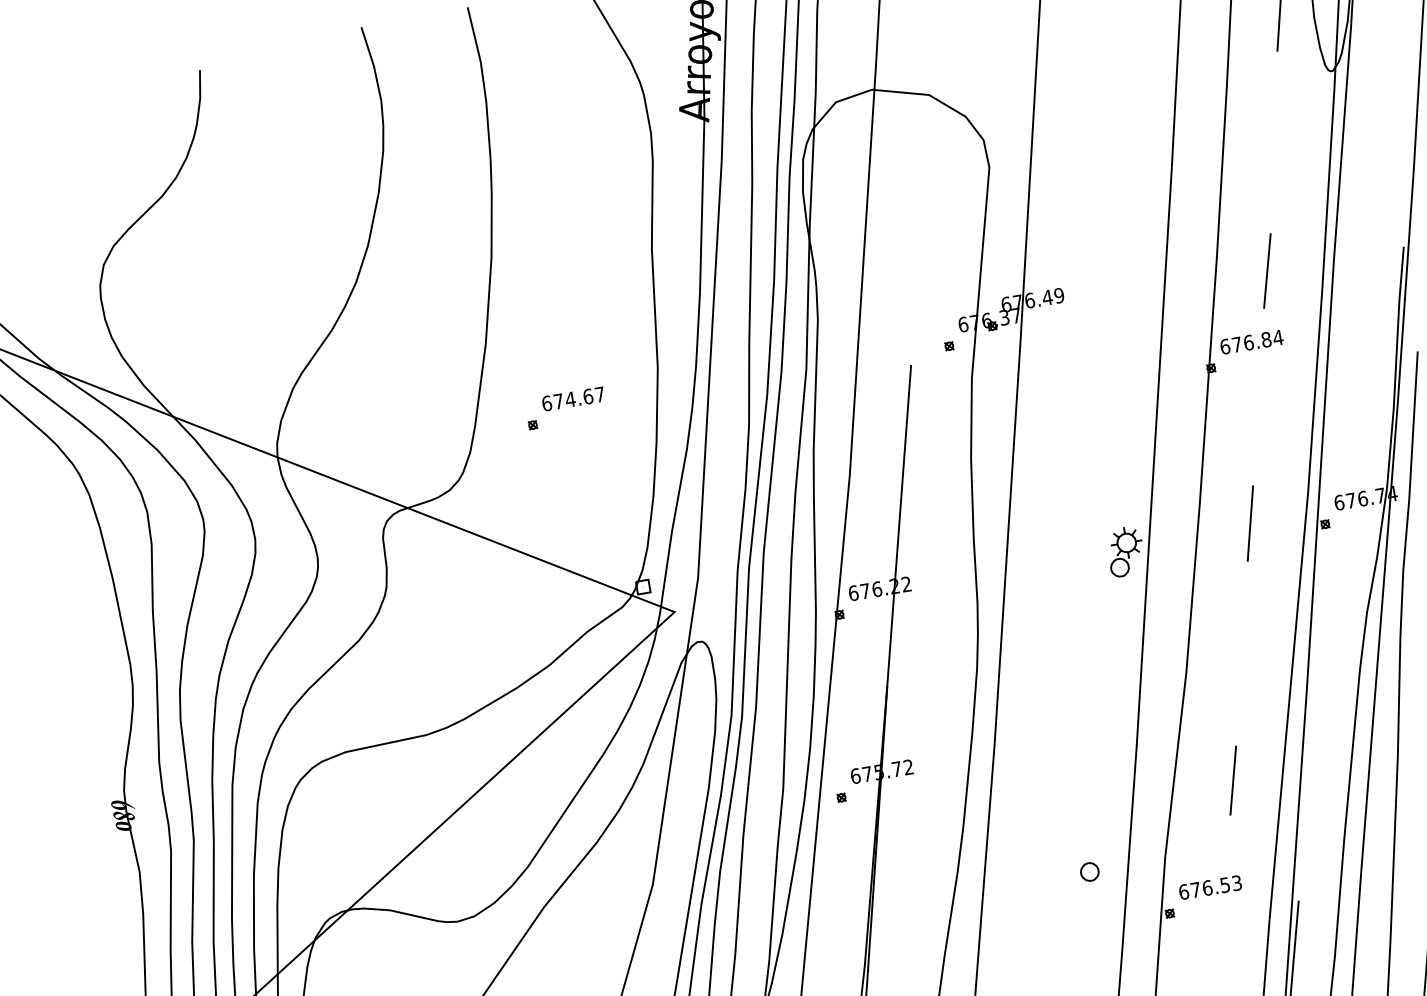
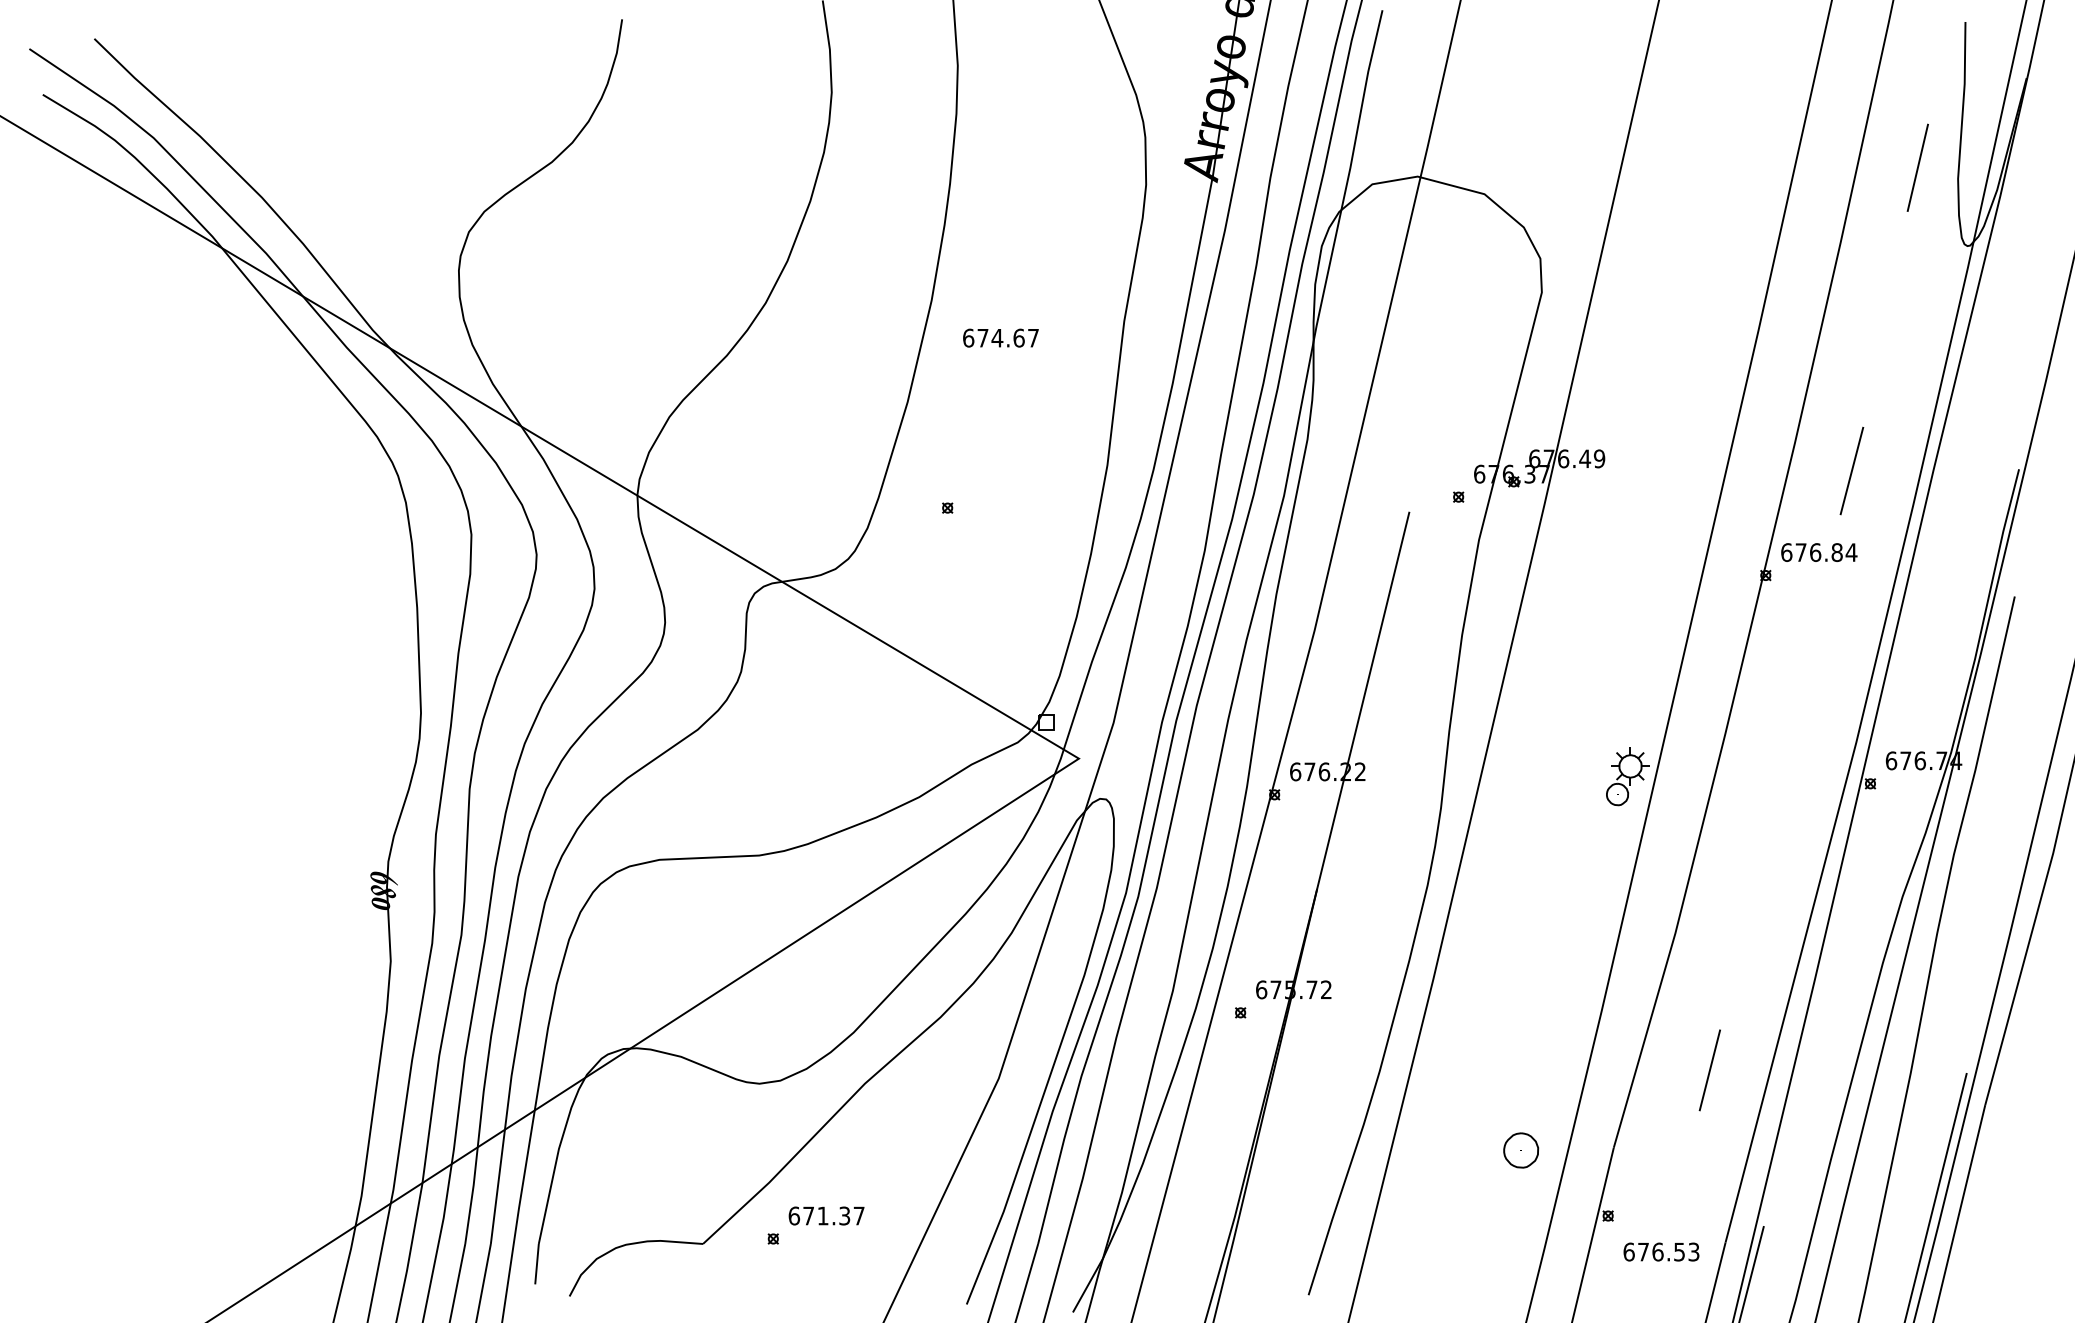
text: (572, 398) -> (1000, 337), moved
line: (1250, 523) -> (1781, 767), removed
part: (1089, 872) -> (1520, 1150), size x1.6
text: (1210, 887) -> (1661, 1251), moved

